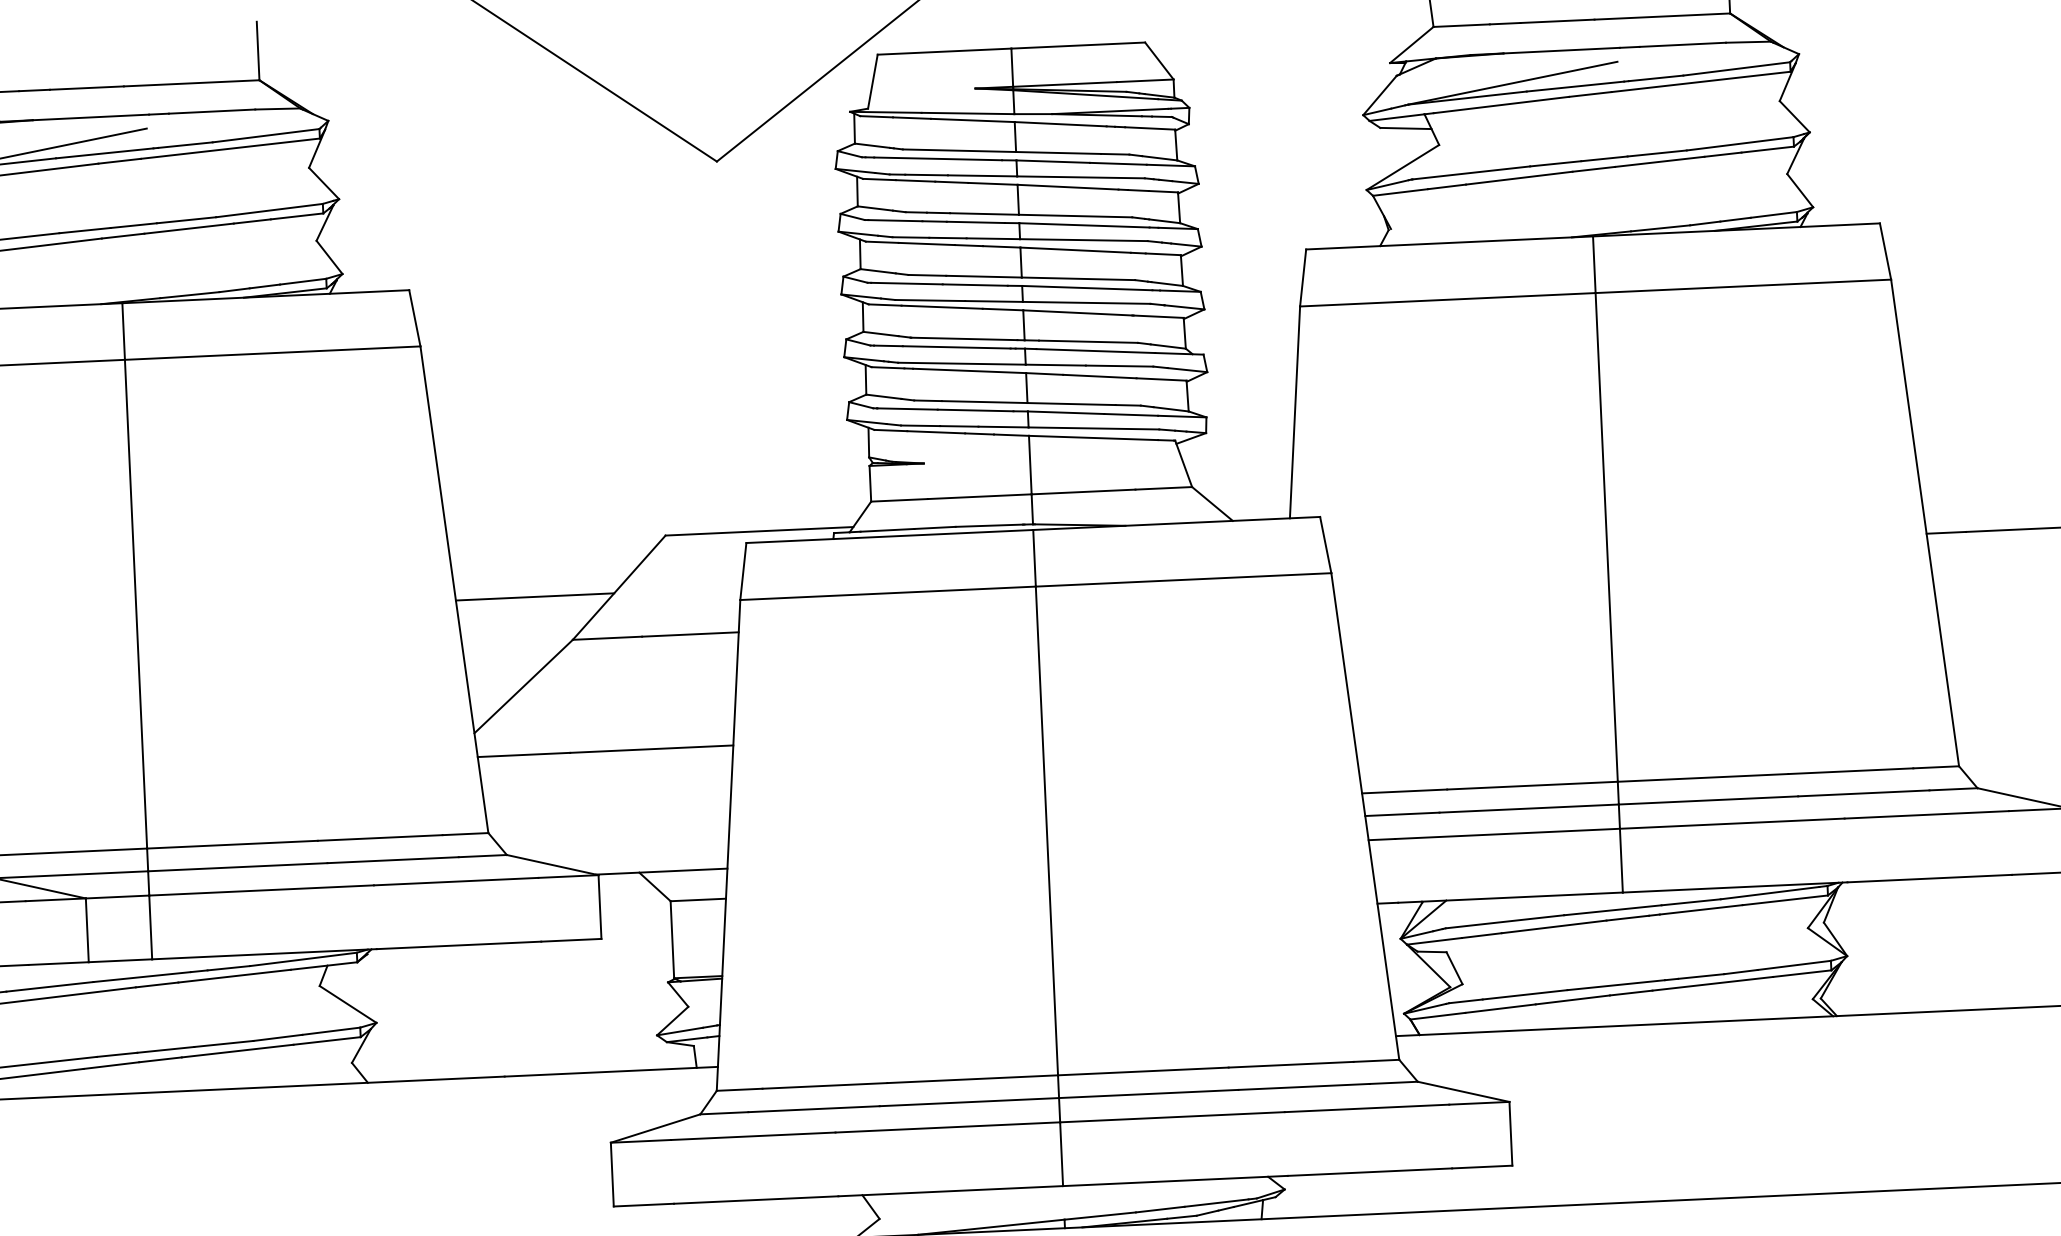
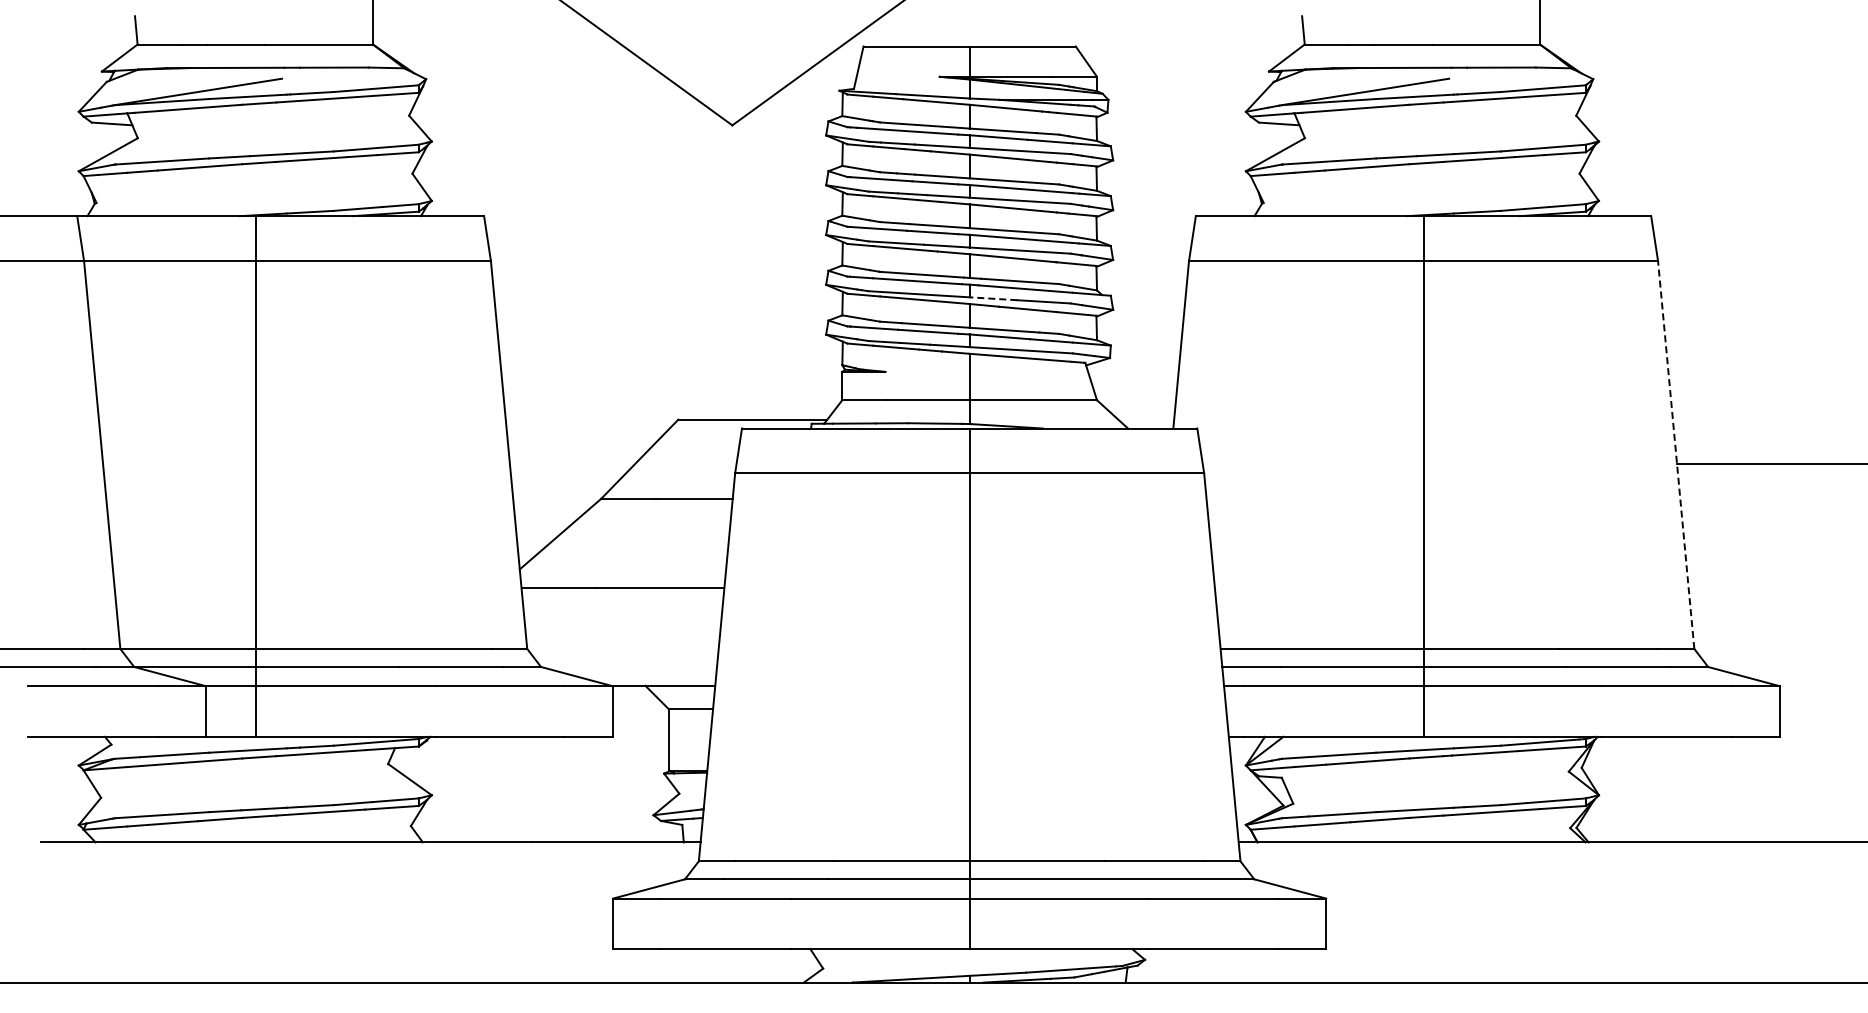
line: (1055, 364) -> (993, 298), solid -> dashed
line: (1925, 523) -> (1676, 455), solid -> dashed
line: (534, 596) -> (572, 463), removed

